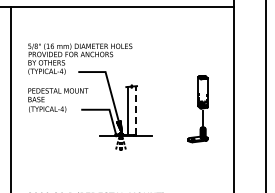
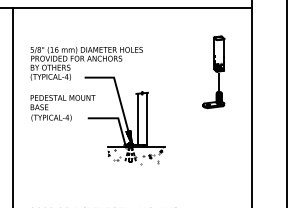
part: (197, 109) -> (213, 72), moved
line: (135, 110) -> (146, 119), dashed -> solid
hatch: (125, 144) -> (135, 155), added

